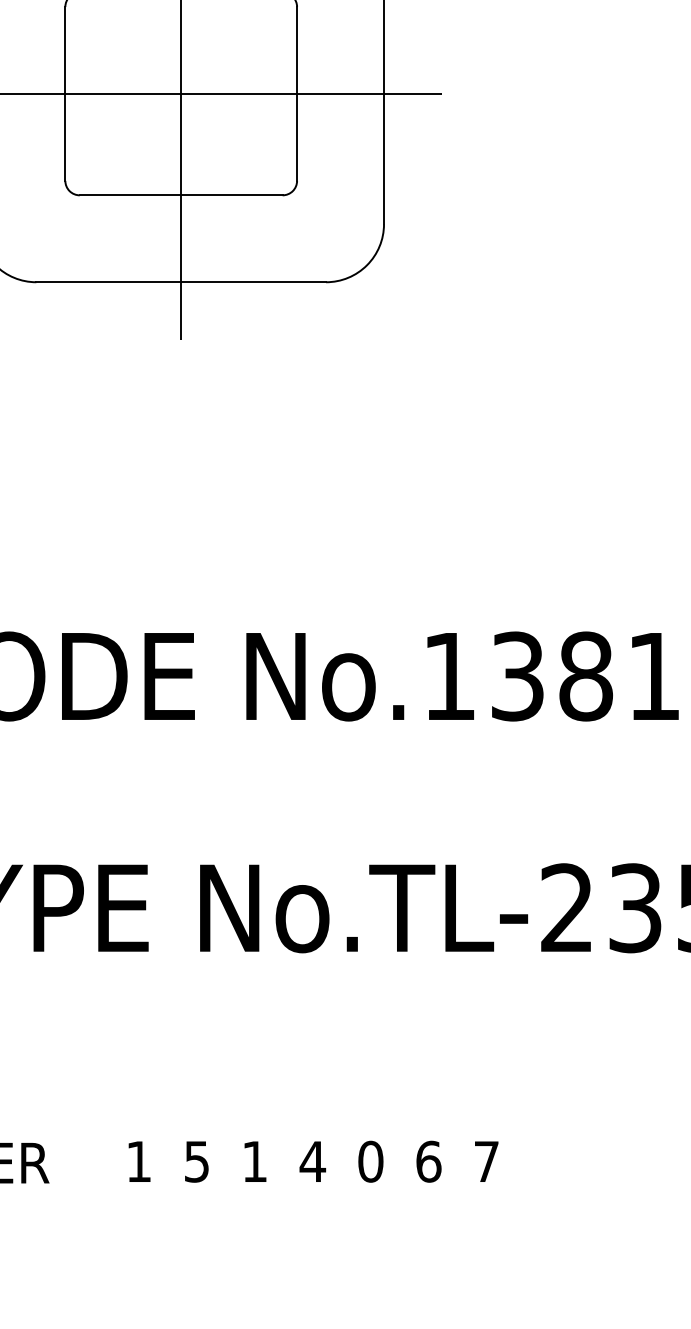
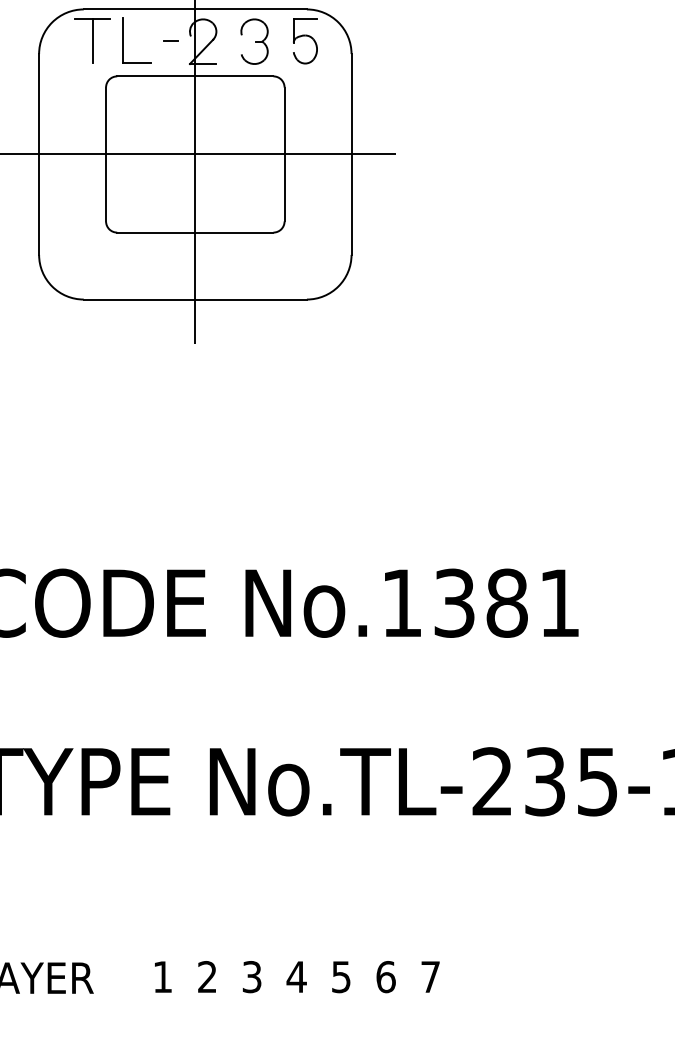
text: (197, 1162) -> (207, 977), 5 -> 2
text: (254, 1162) -> (251, 977), 1 -> 3
text: (370, 1162) -> (341, 977), 0 -> 5

